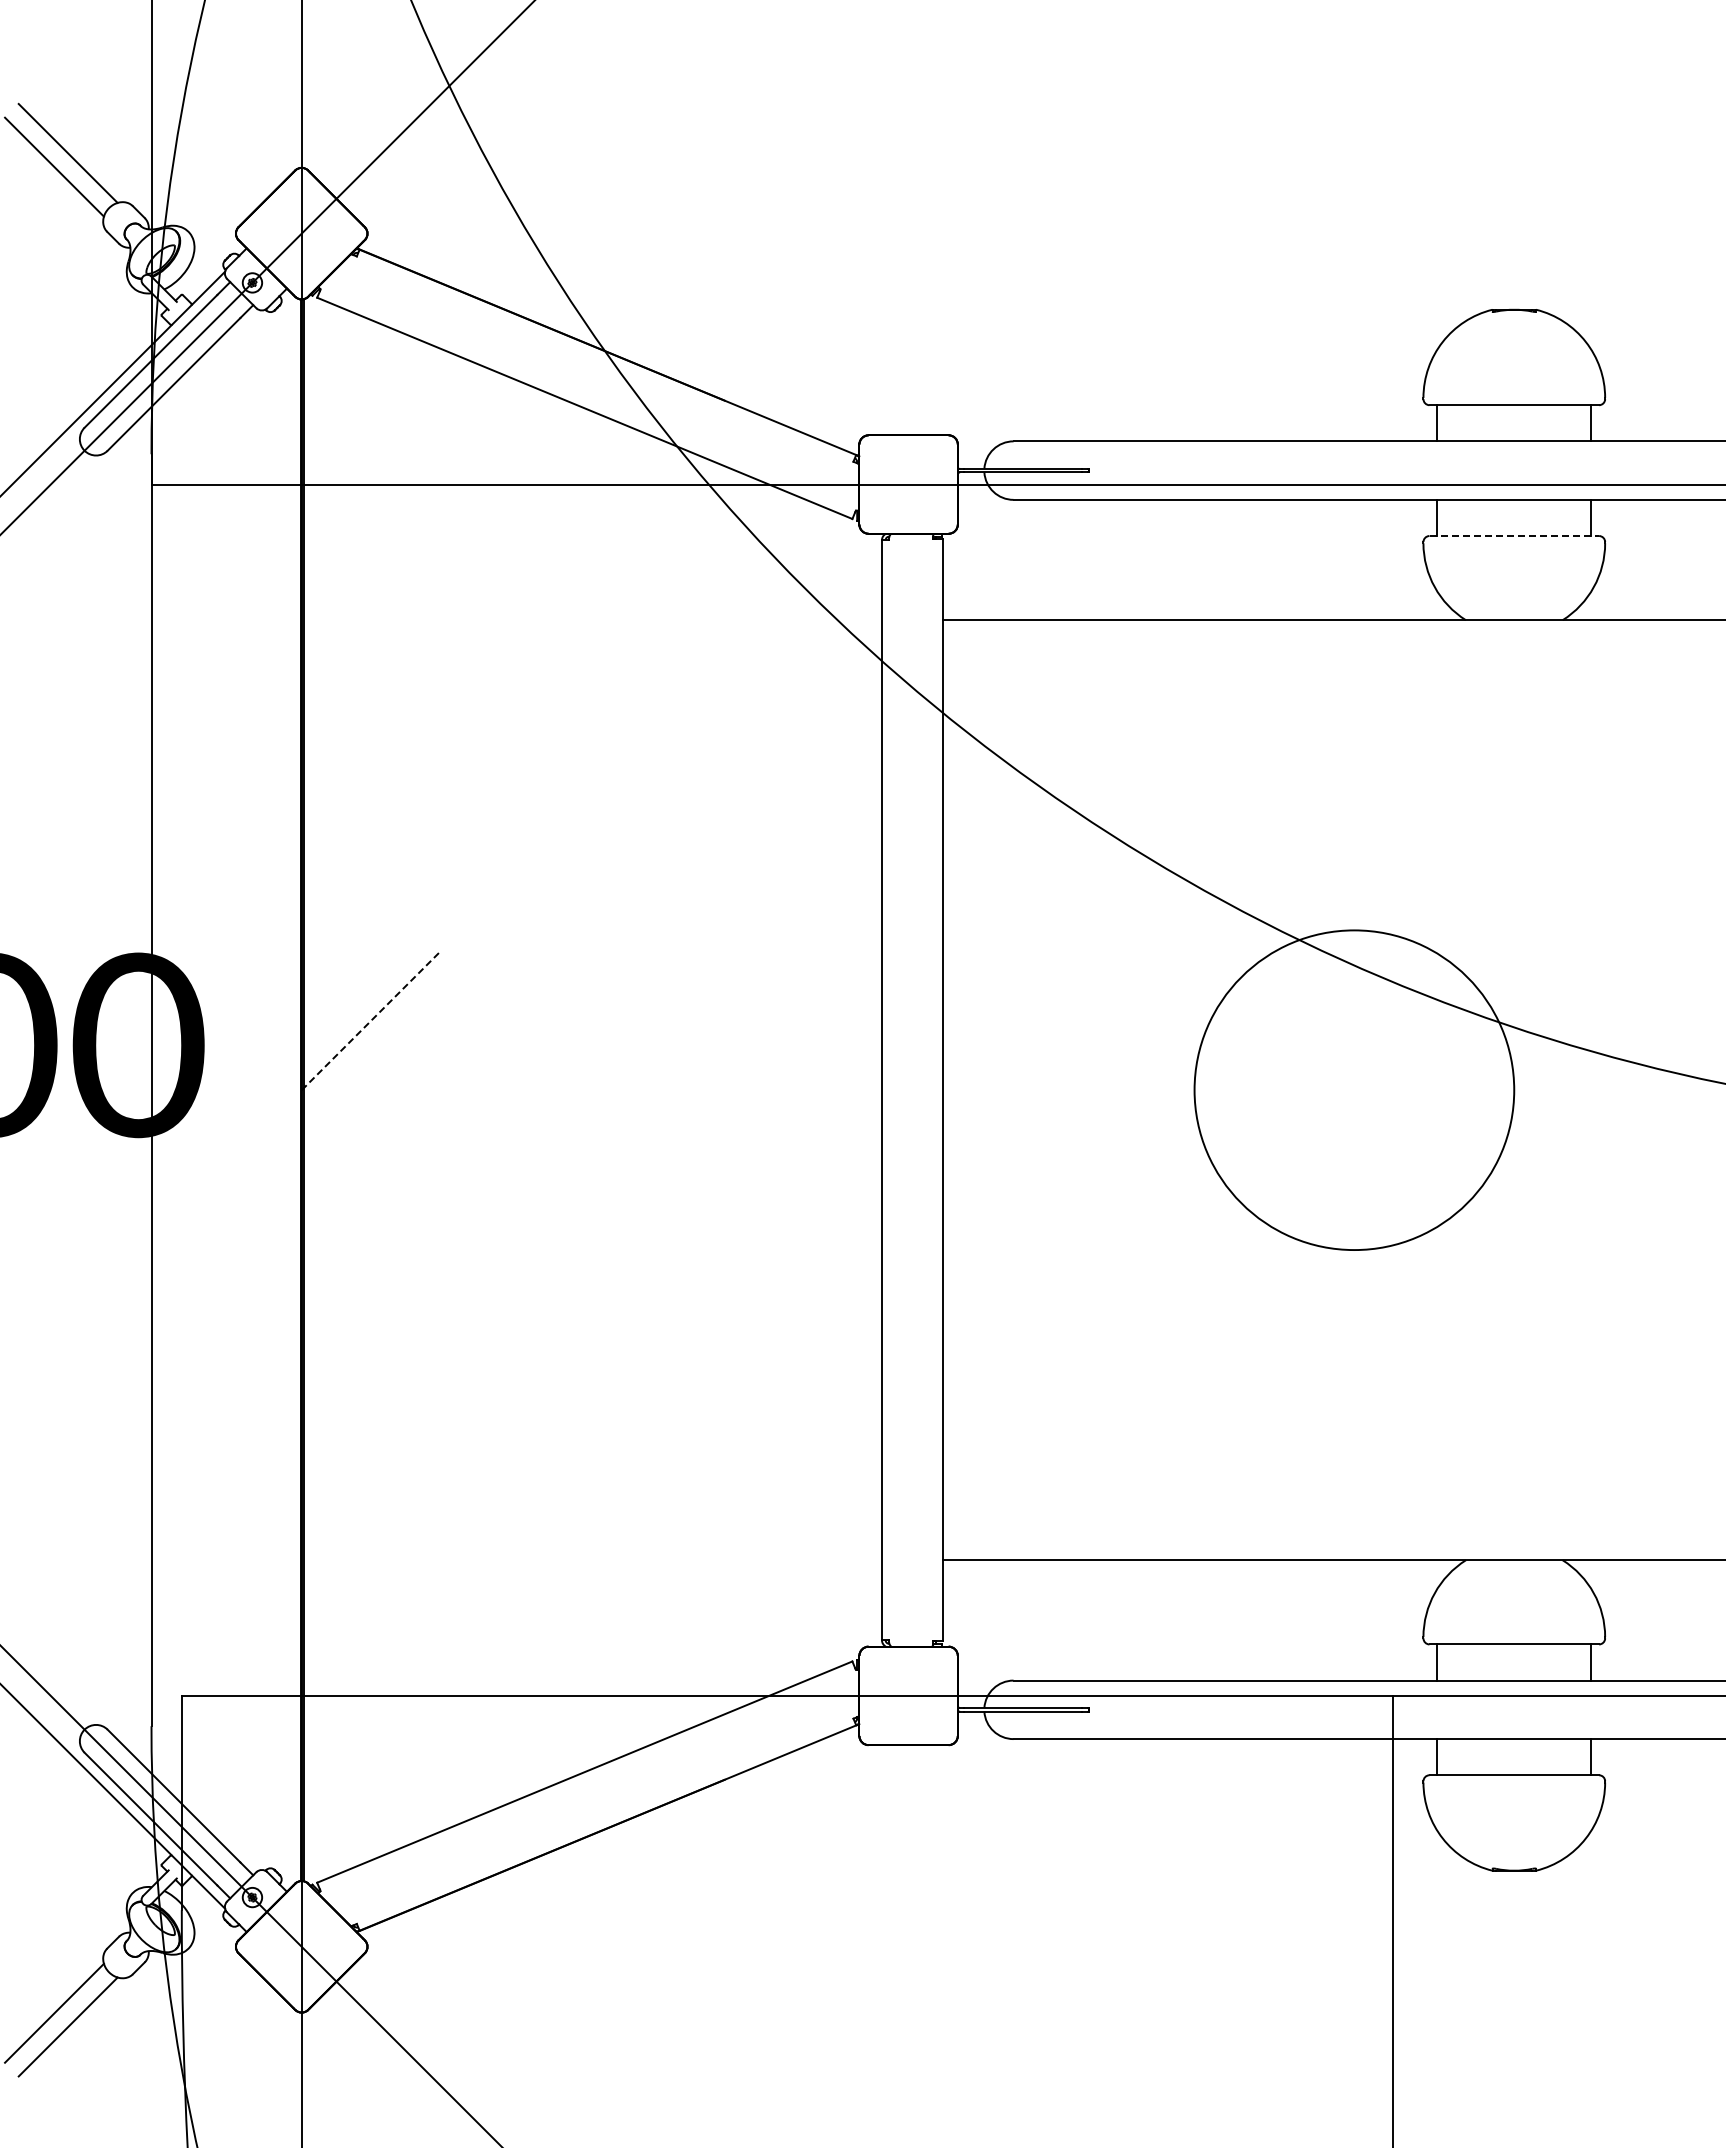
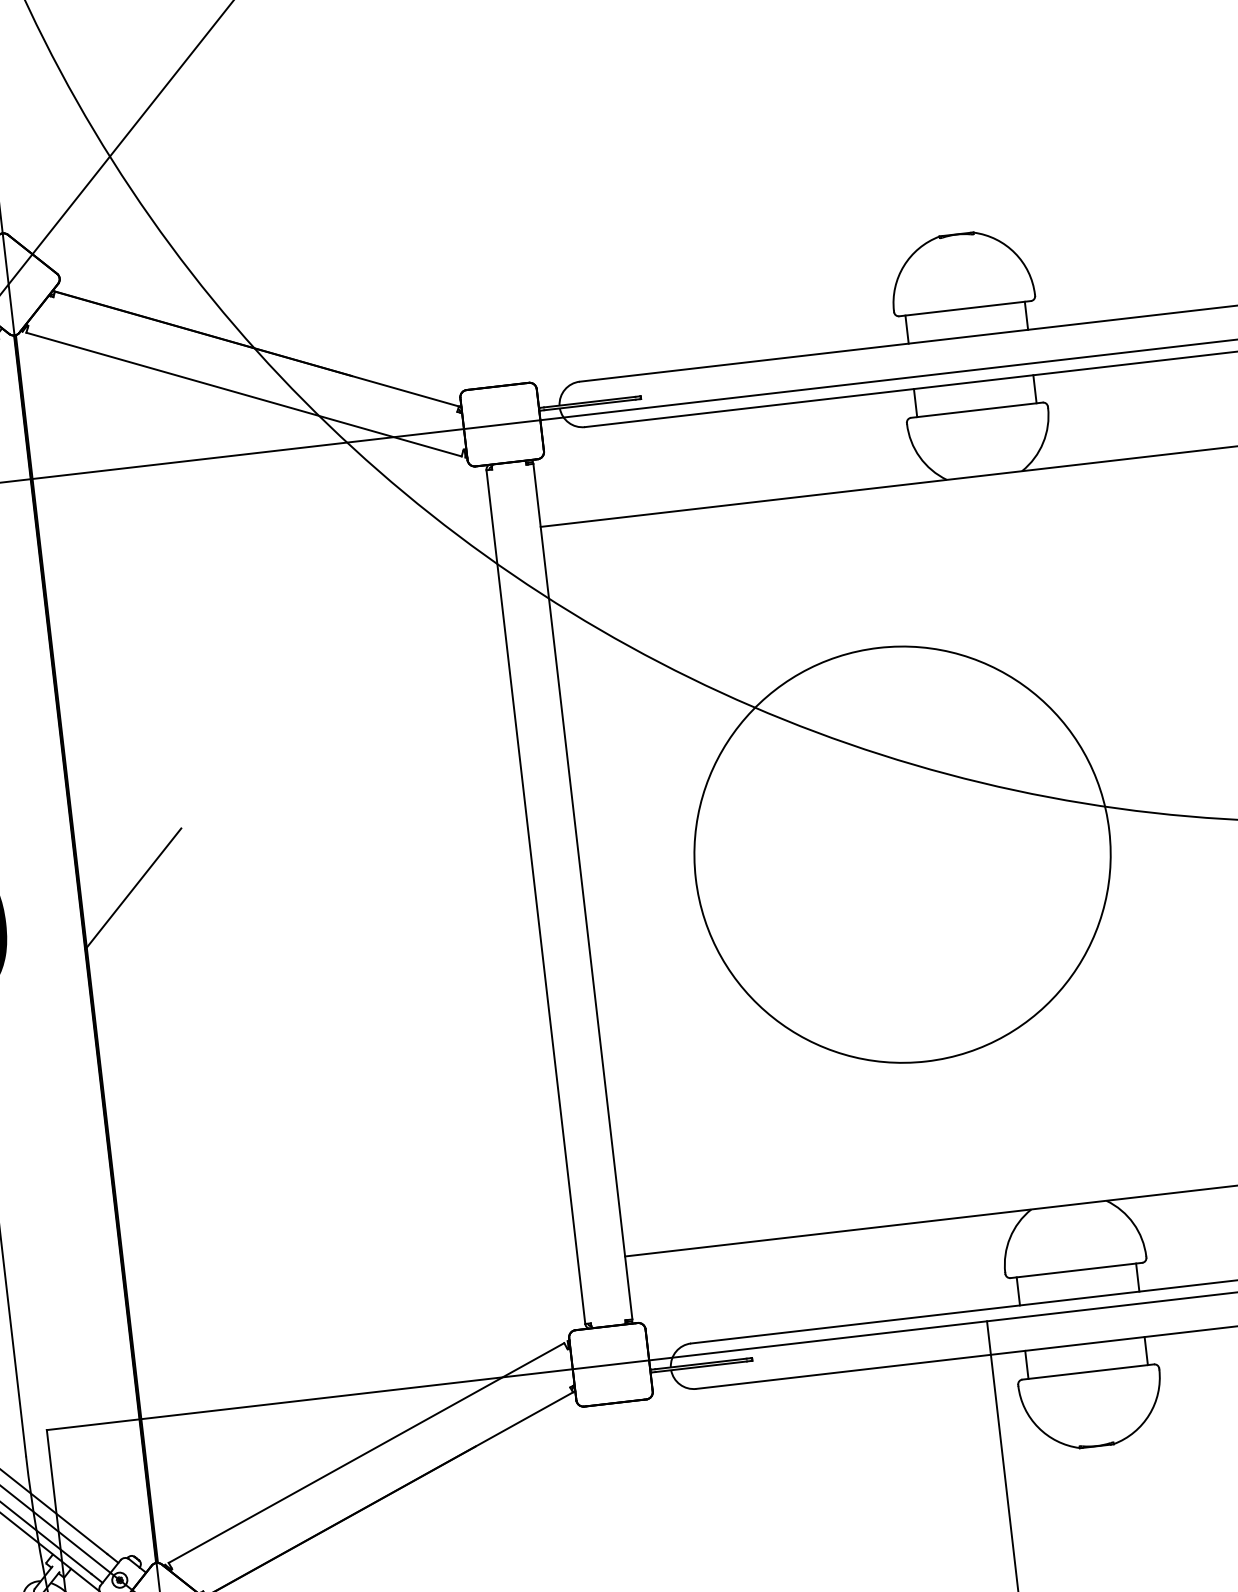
line: (1514, 536) -> (977, 410), dashed -> solid
line: (371, 1020) -> (133, 888), dashed -> solid
circle: (1354, 1089) -> (902, 854), size x1.67

